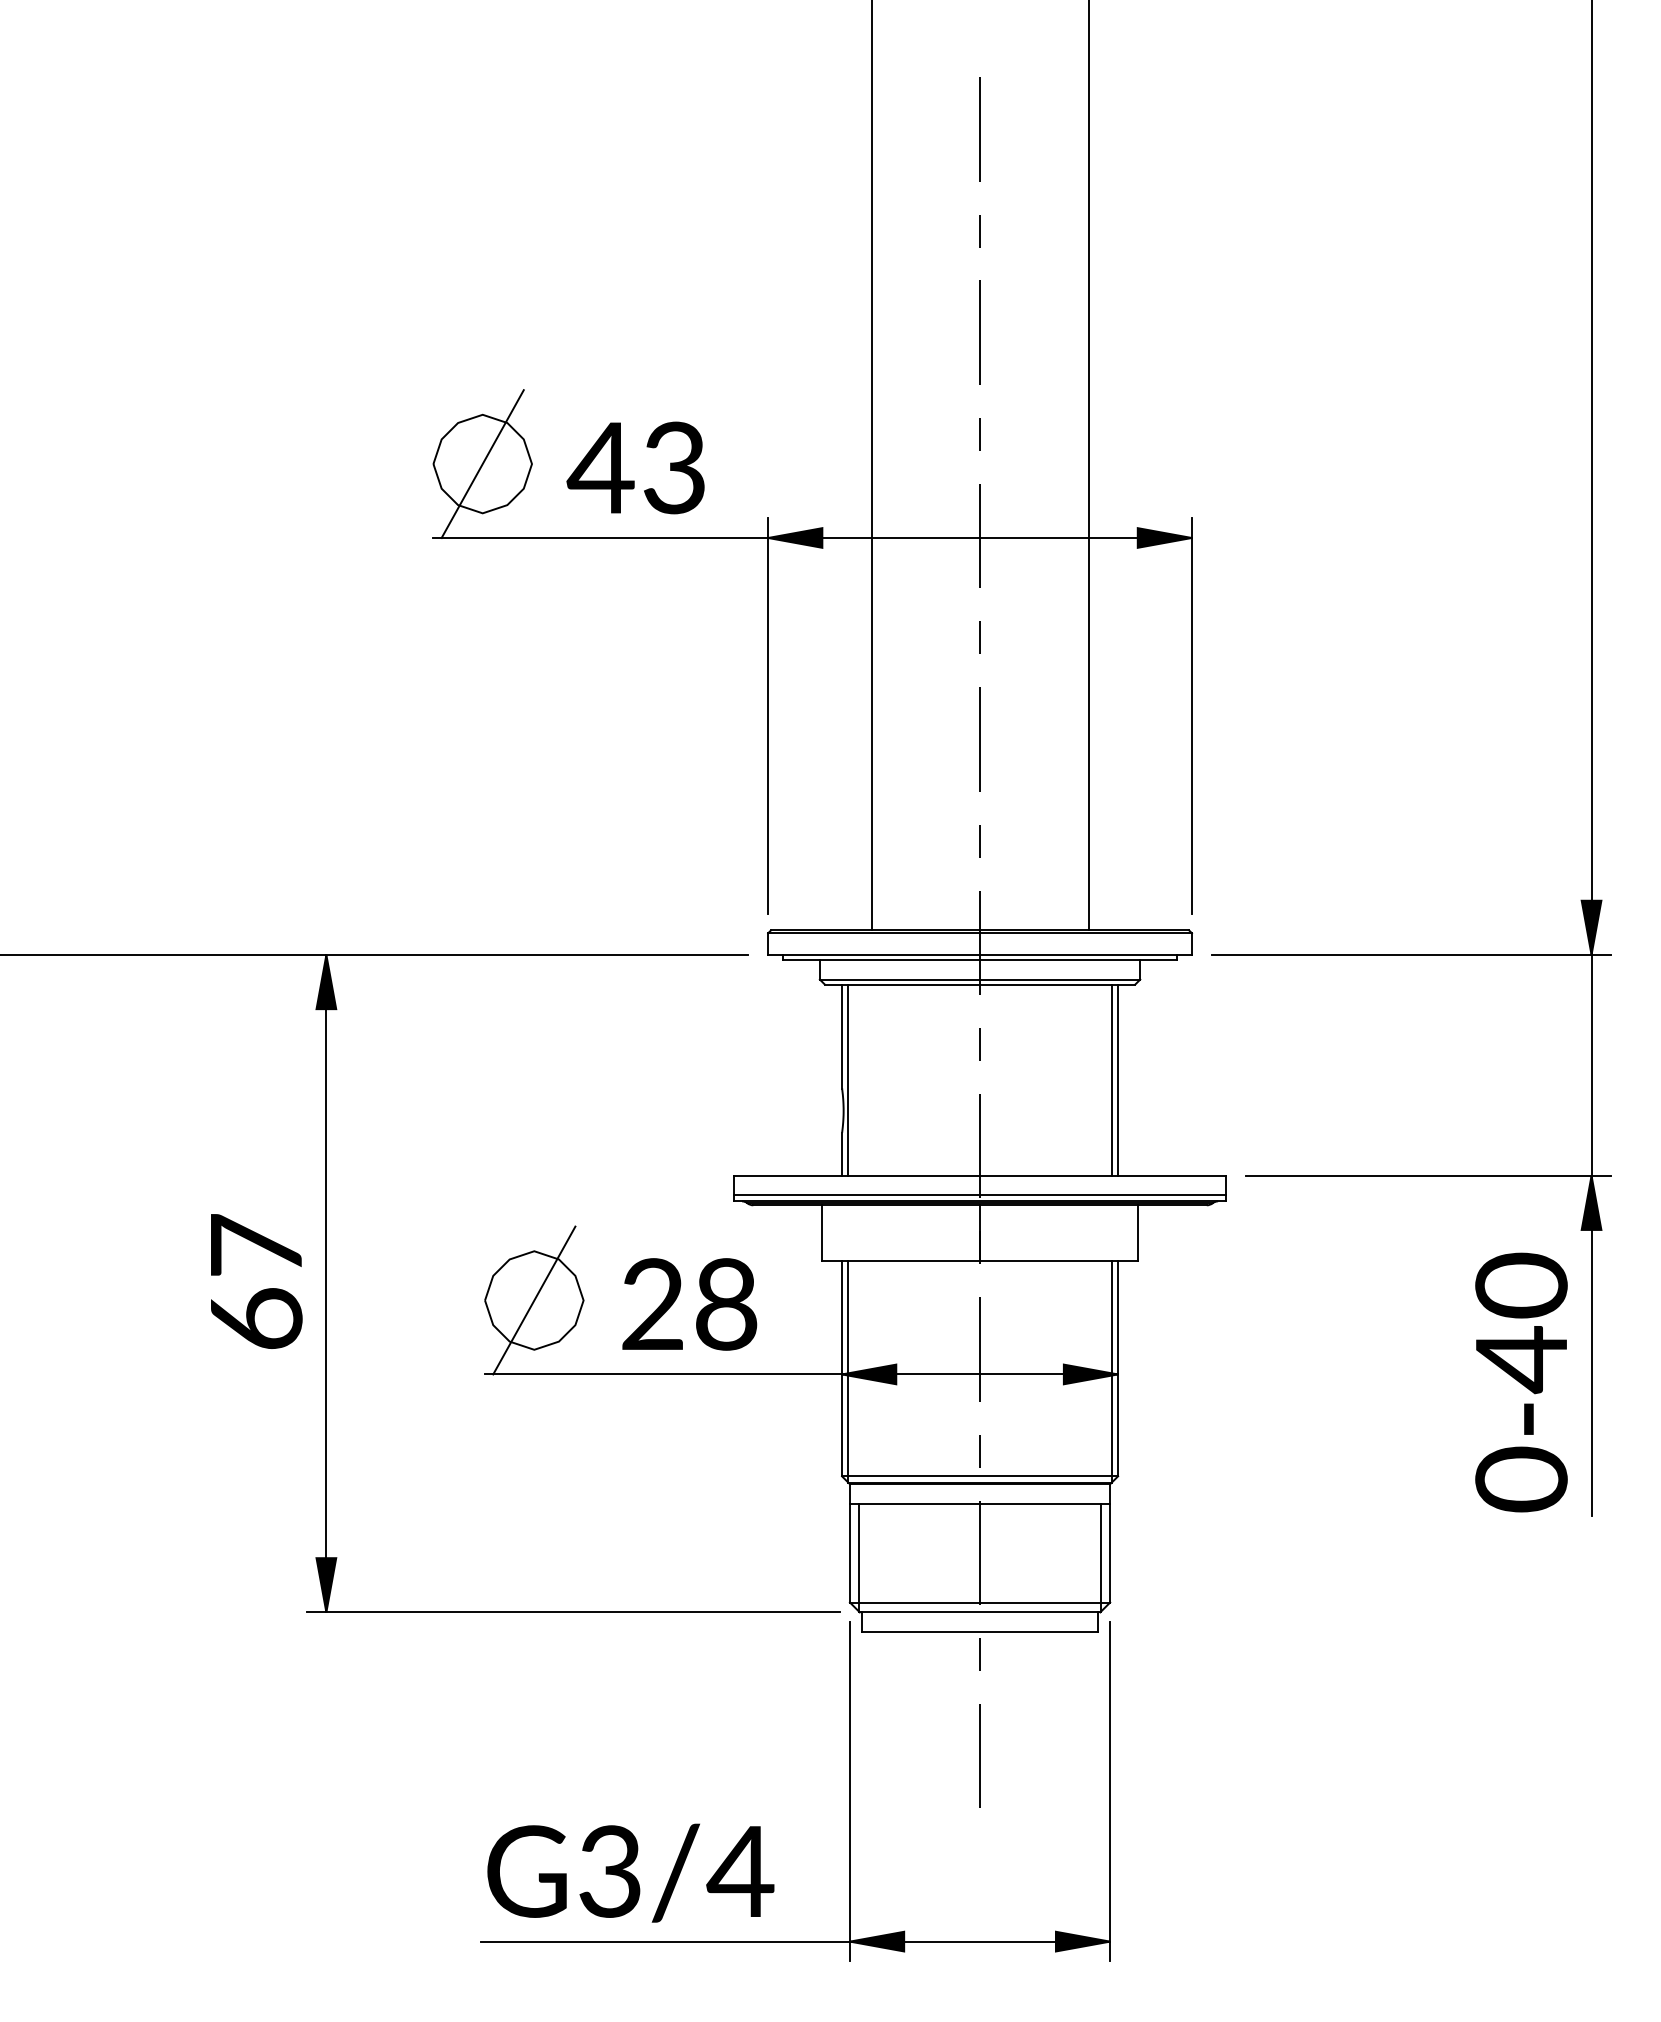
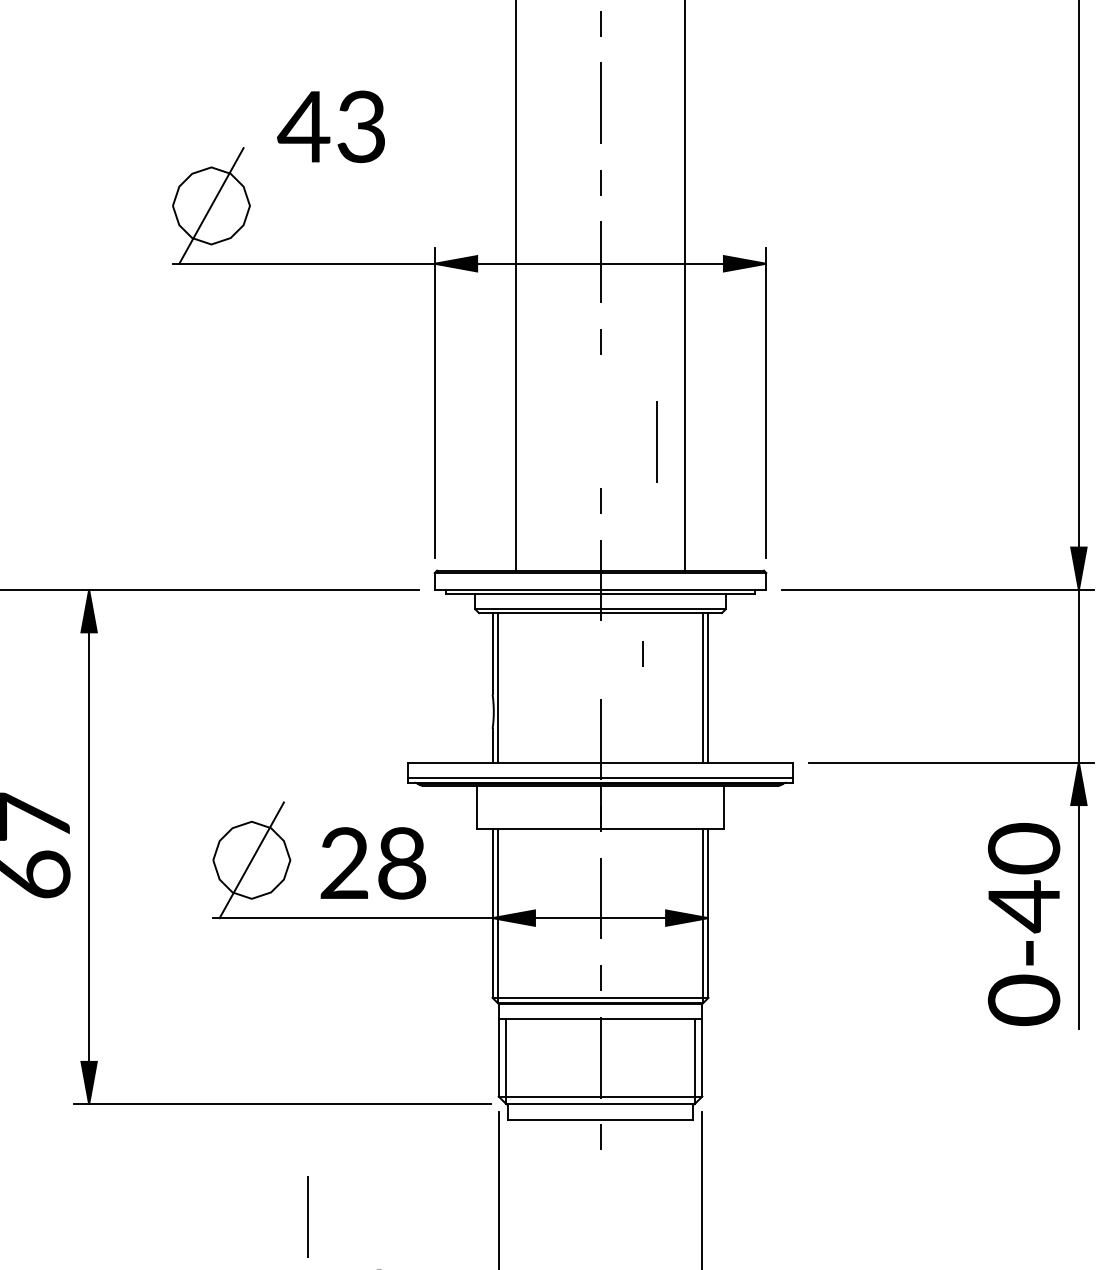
text: (635, 467) -> (330, 126), moved
line: (979, 739) -> (656, 441), moved
line: (979, 1044) -> (642, 653), moved
line: (979, 1755) -> (307, 1216), moved

